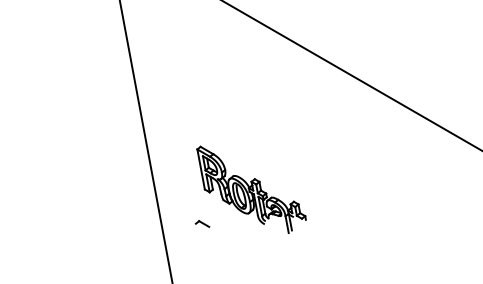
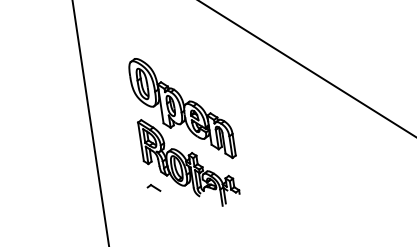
part: (243, 132) -> (182, 107), added
part: (202, 223) -> (154, 187), moved

